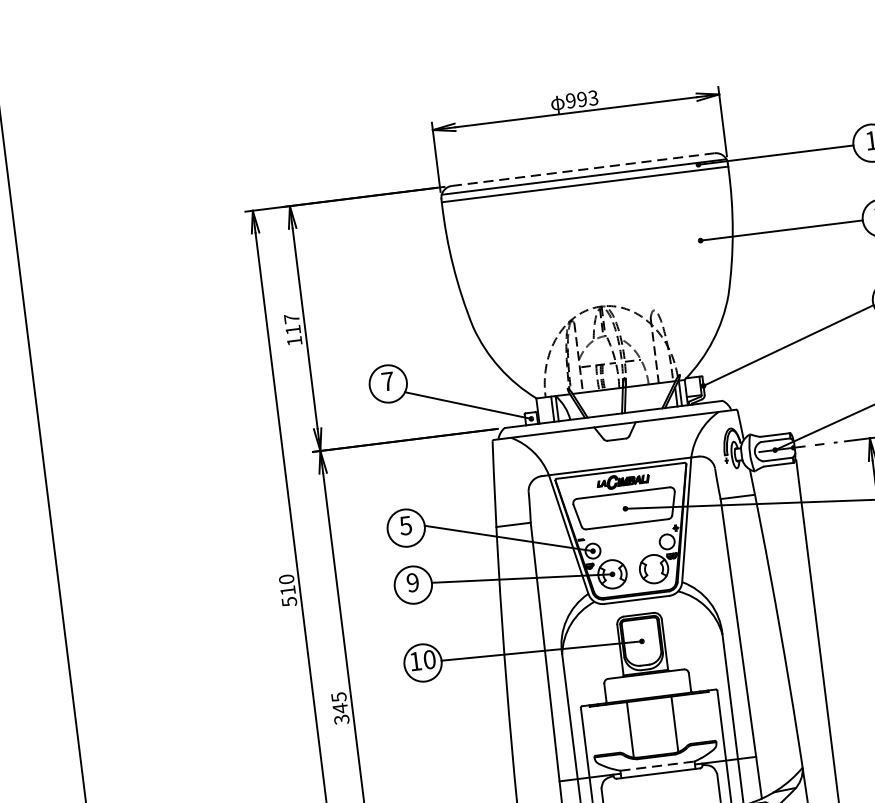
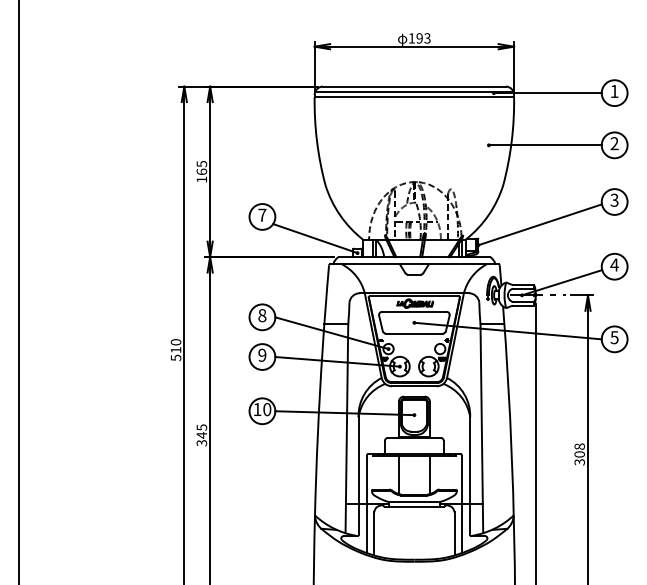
text: (570, 101) -> (411, 38), 993 -> 193
line: (583, 169) -> (414, 86), dashed -> solid
text: (291, 323) -> (201, 167), 117 -> 165
text: (406, 525) -> (262, 315), 5 -> 8
line: (657, 766) -> (414, 502), dashed -> solid

